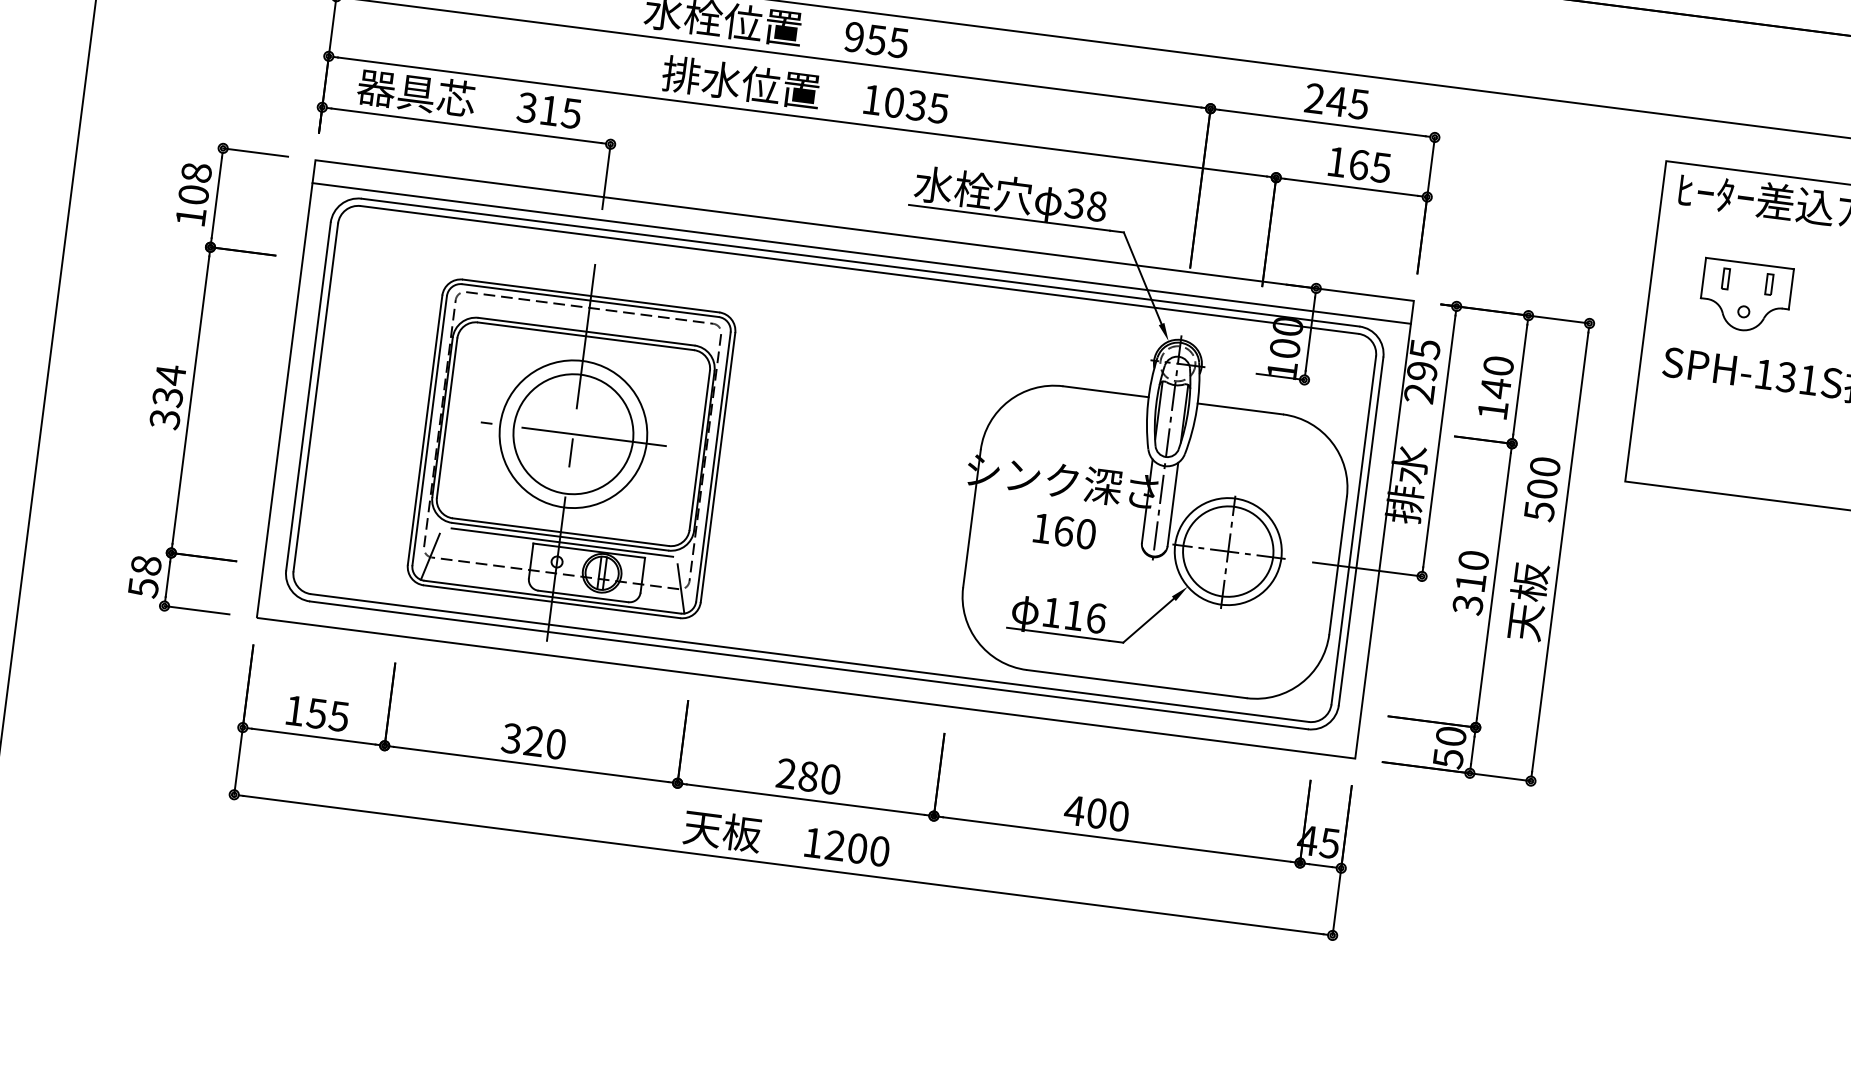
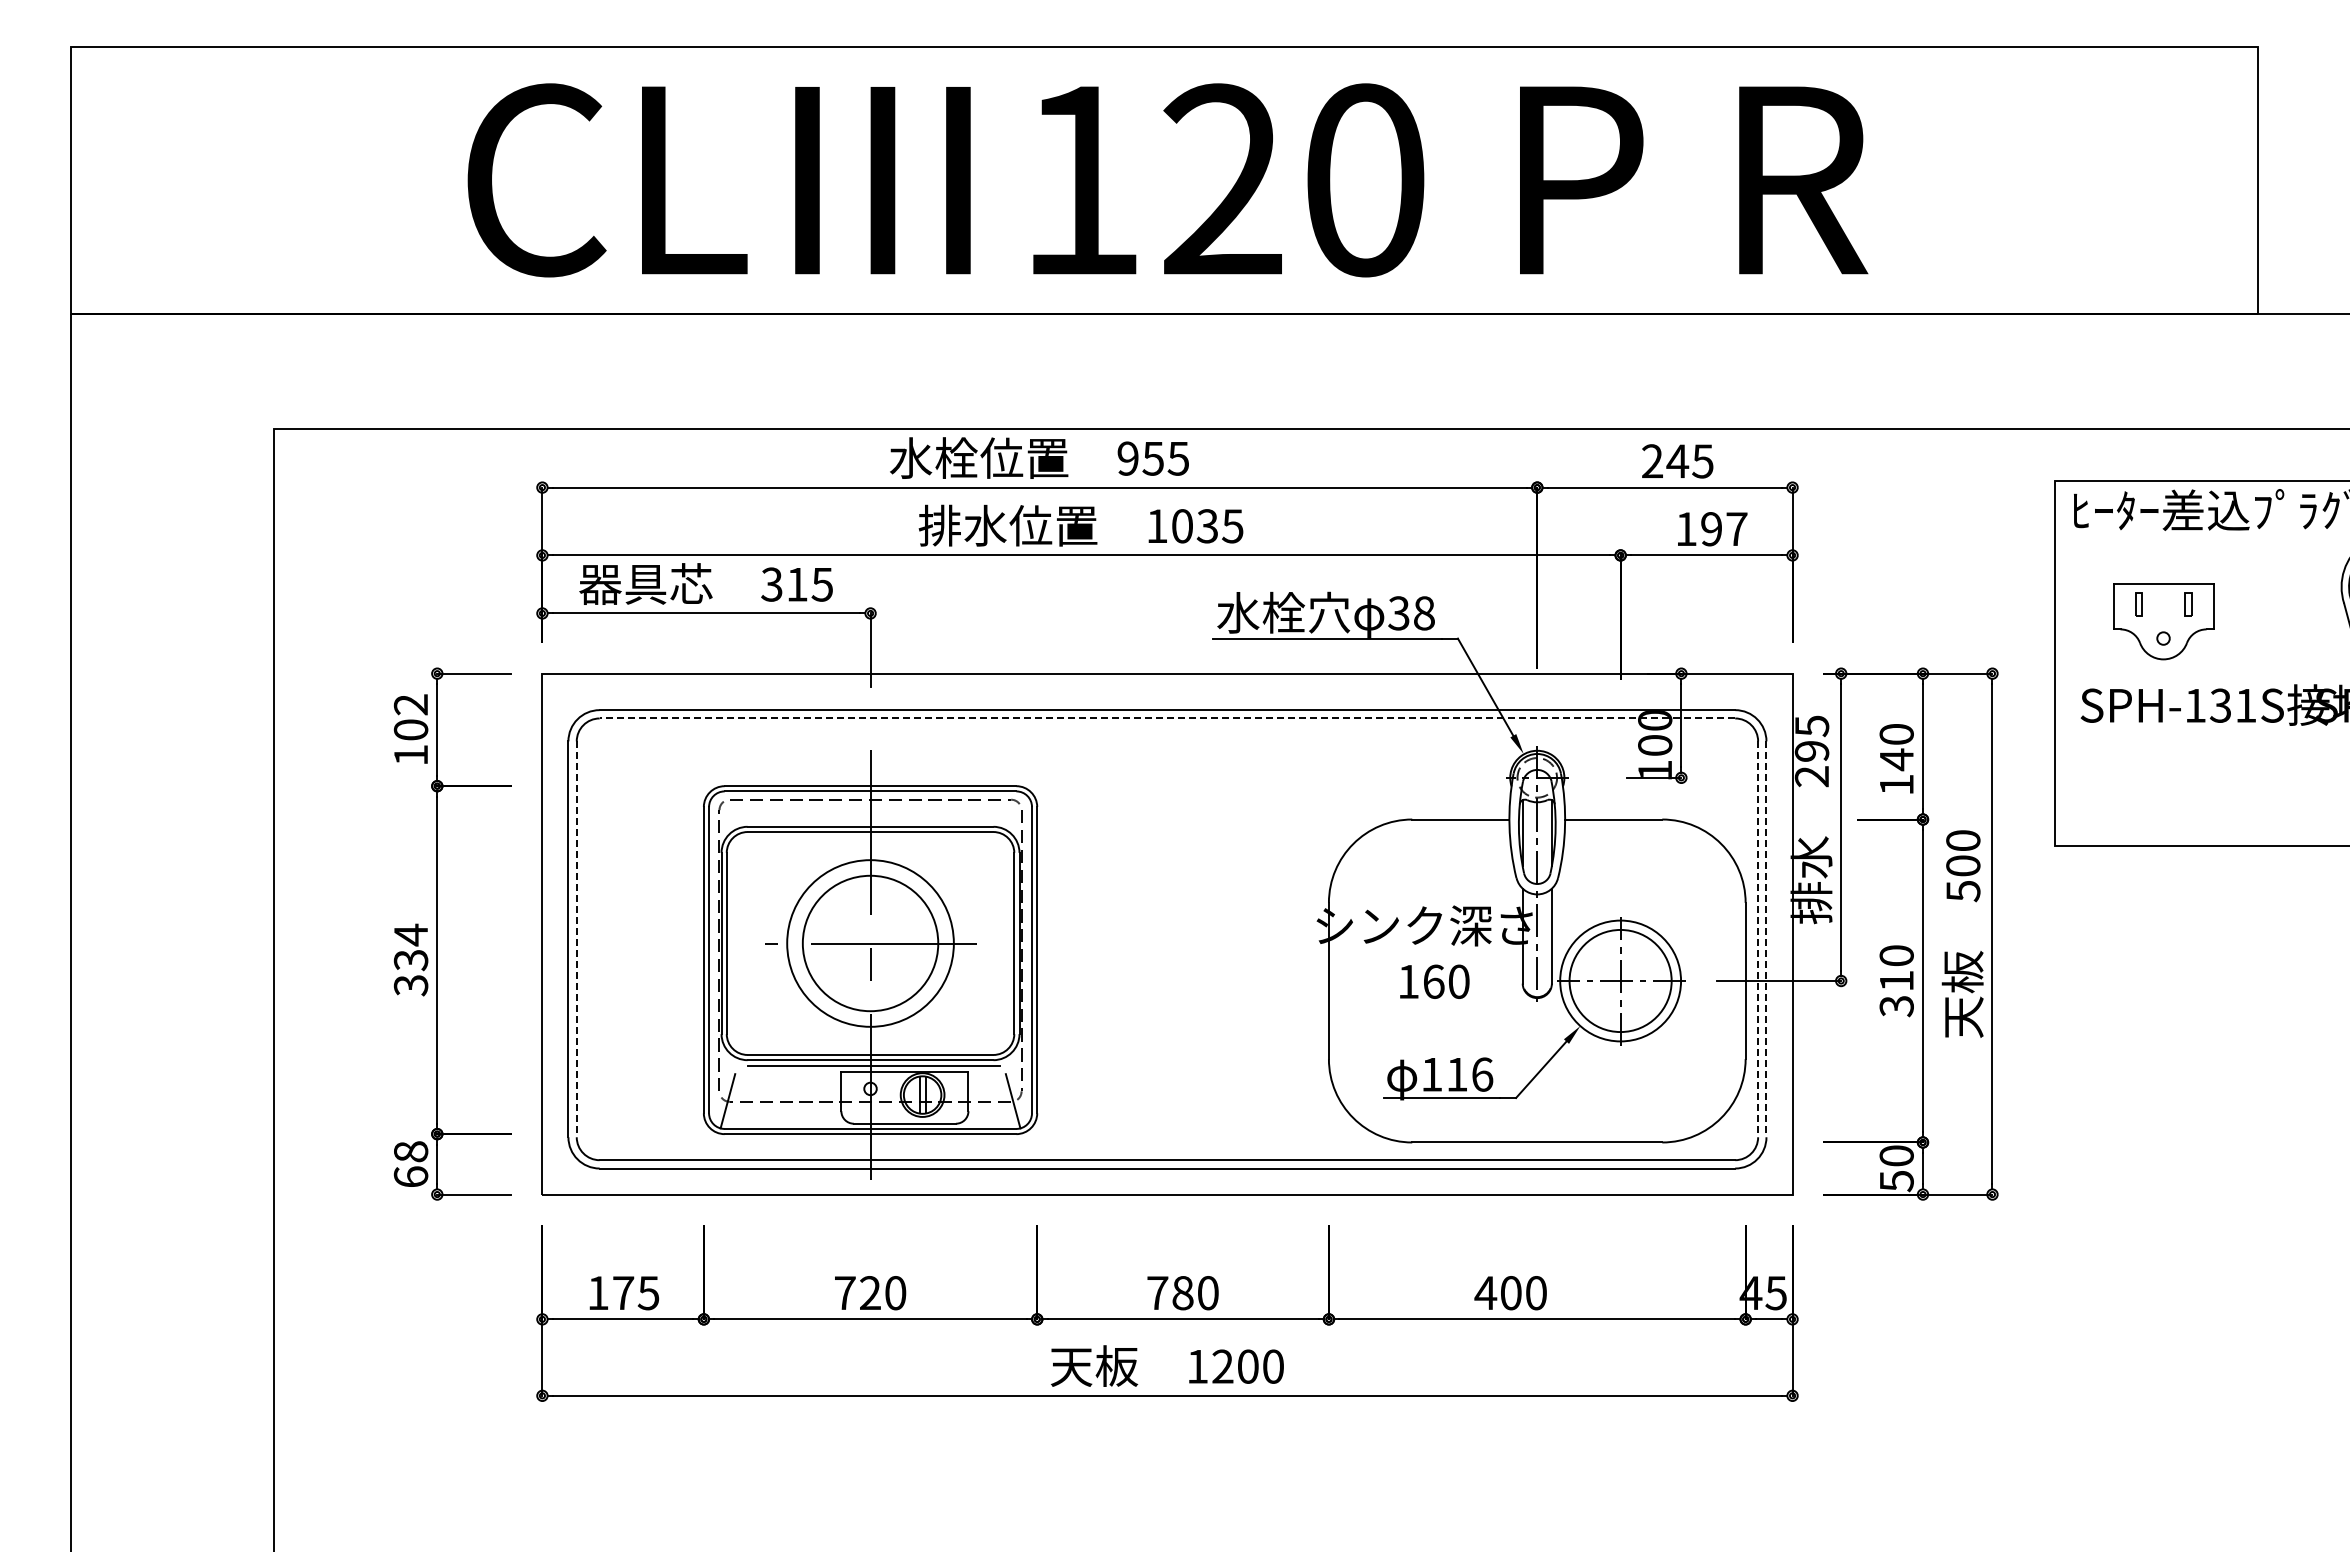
text: (1370, 166) -> (1724, 529), 165 -> 197
text: (196, 172) -> (410, 704), 108 -> 102
line: (861, 253) -> (1167, 699), removed
line: (859, 269) -> (1167, 718), solid -> dashed
line: (315, 397) -> (576, 939), solid -> dashed
line: (1354, 530) -> (1758, 939), solid -> dashed
line: (1361, 531) -> (1766, 939), solid -> dashed
text: (142, 588) -> (410, 1177), 58 -> 68
text: (317, 713) -> (623, 1293), 155 -> 175
text: (511, 738) -> (844, 1293), 320 -> 720
text: (786, 773) -> (1157, 1292), 280 -> 780

